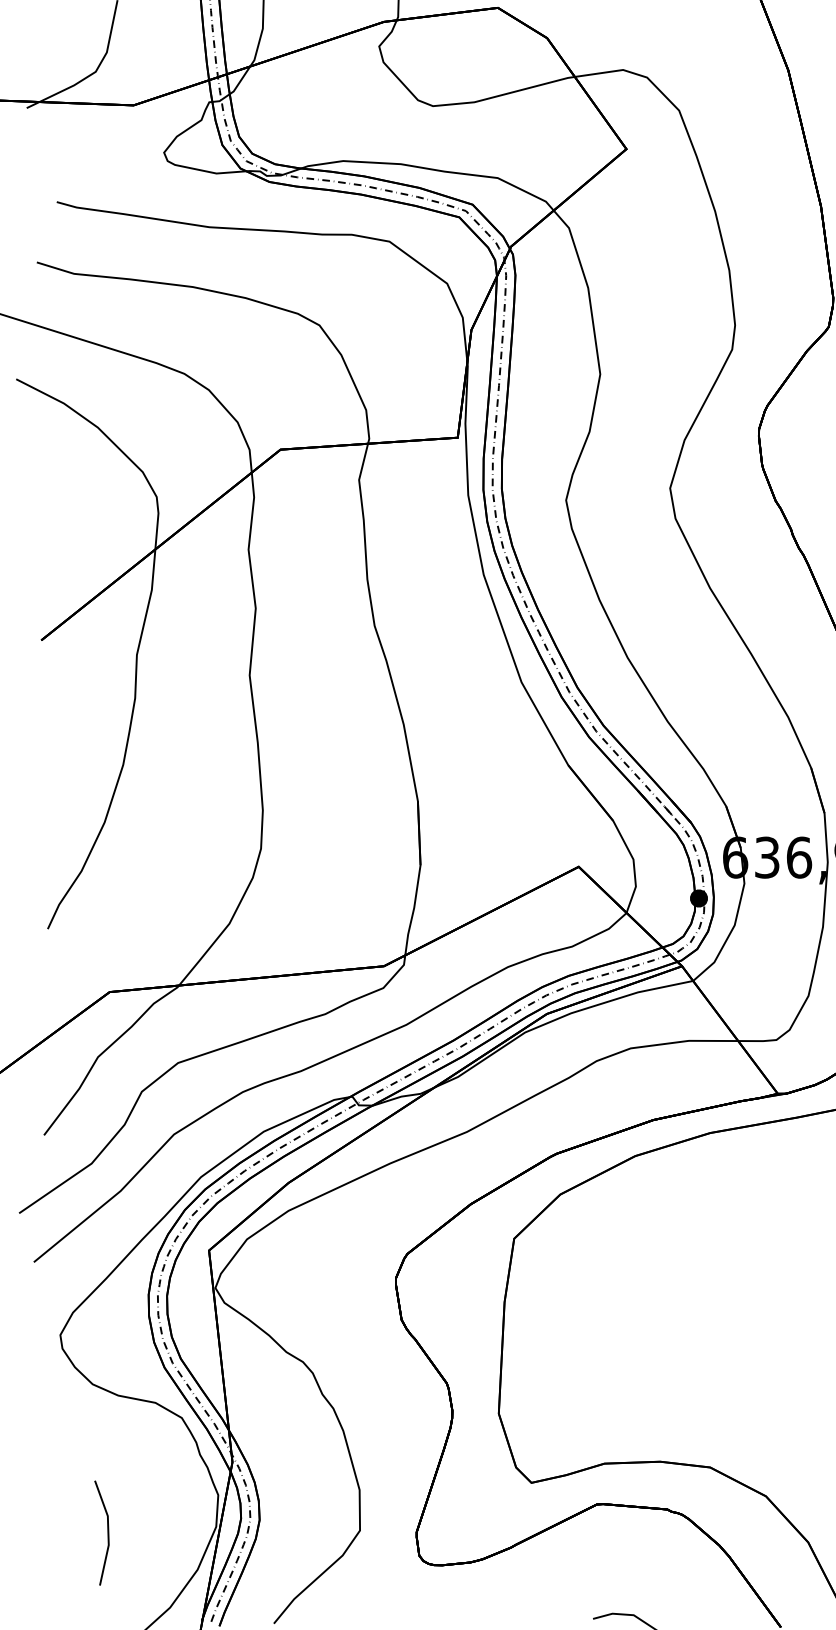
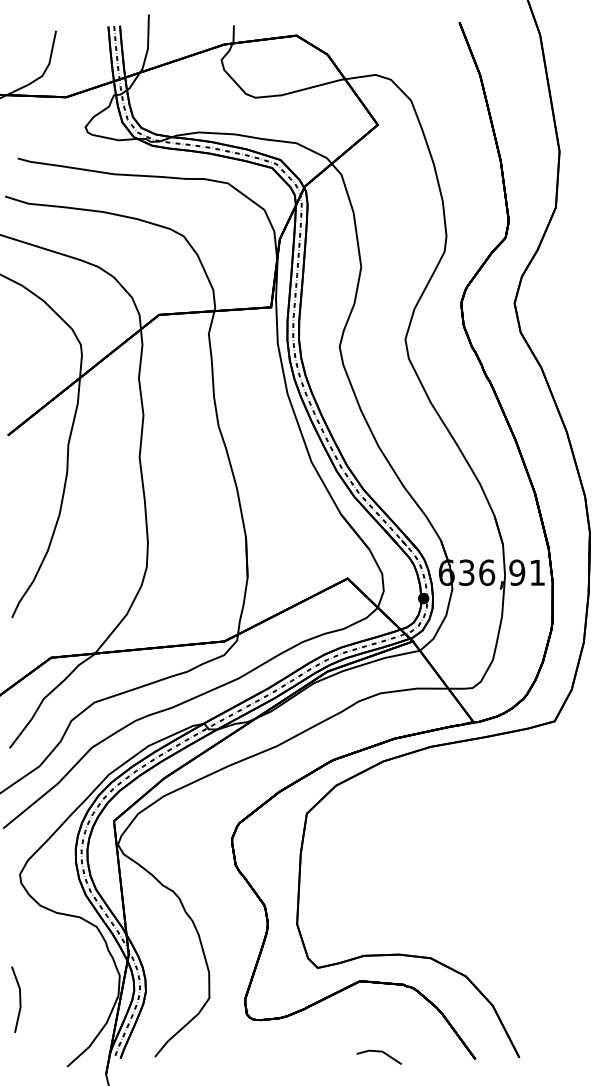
line: (107, 1532) -> (19, 999), moved

